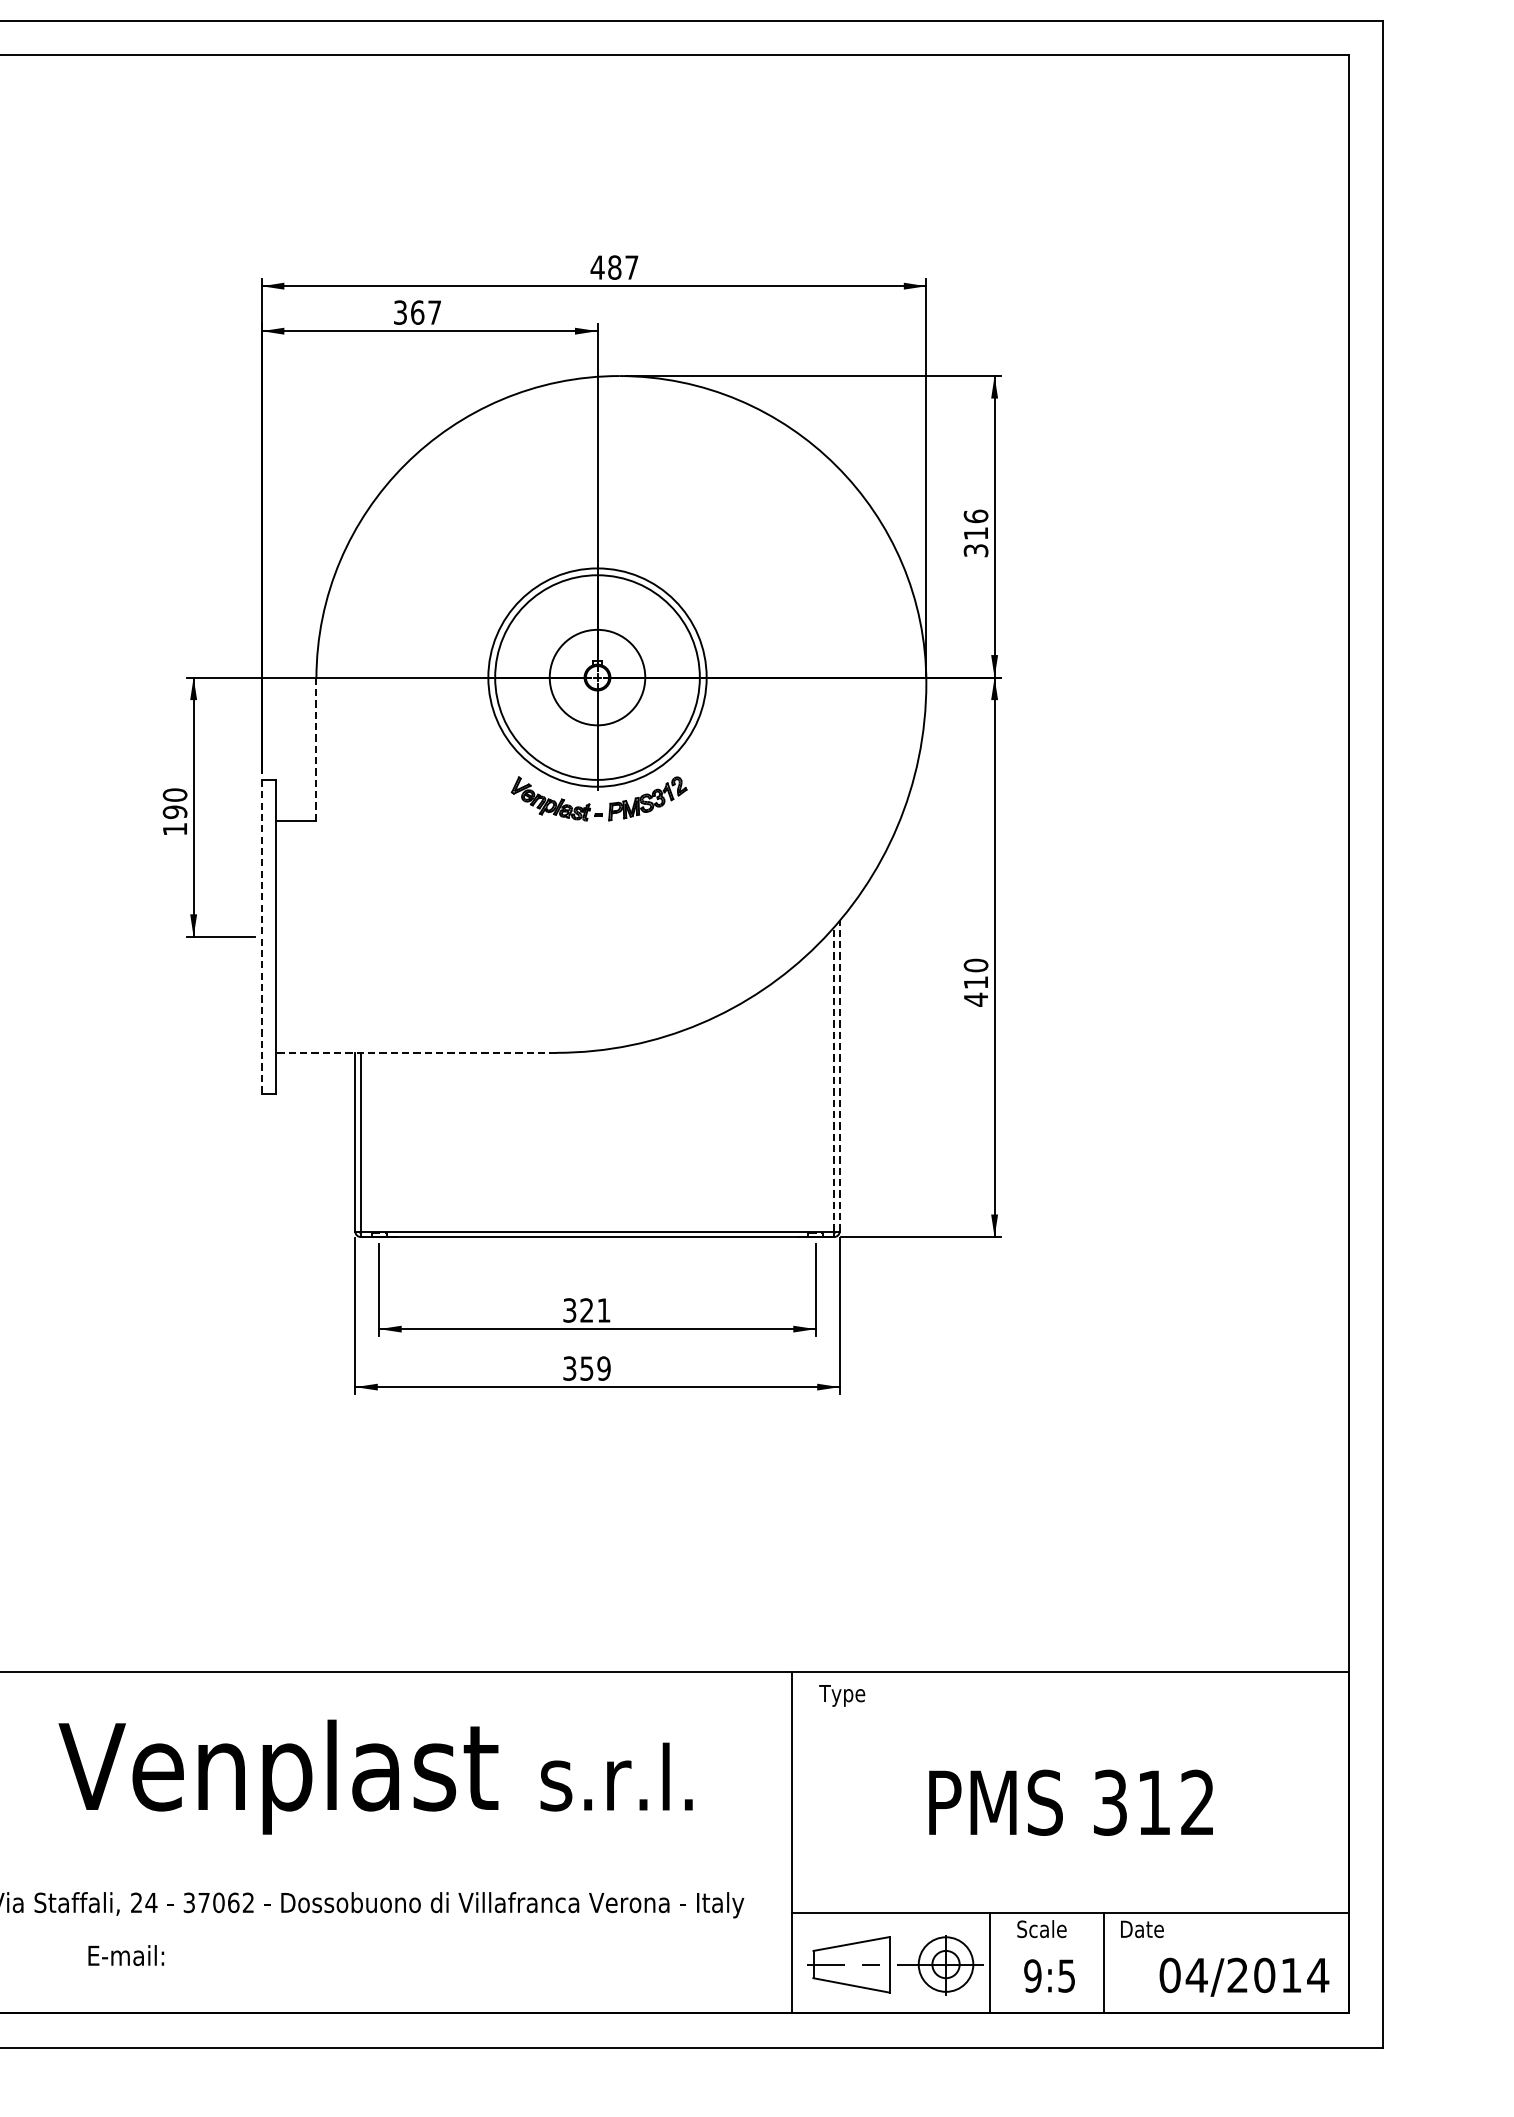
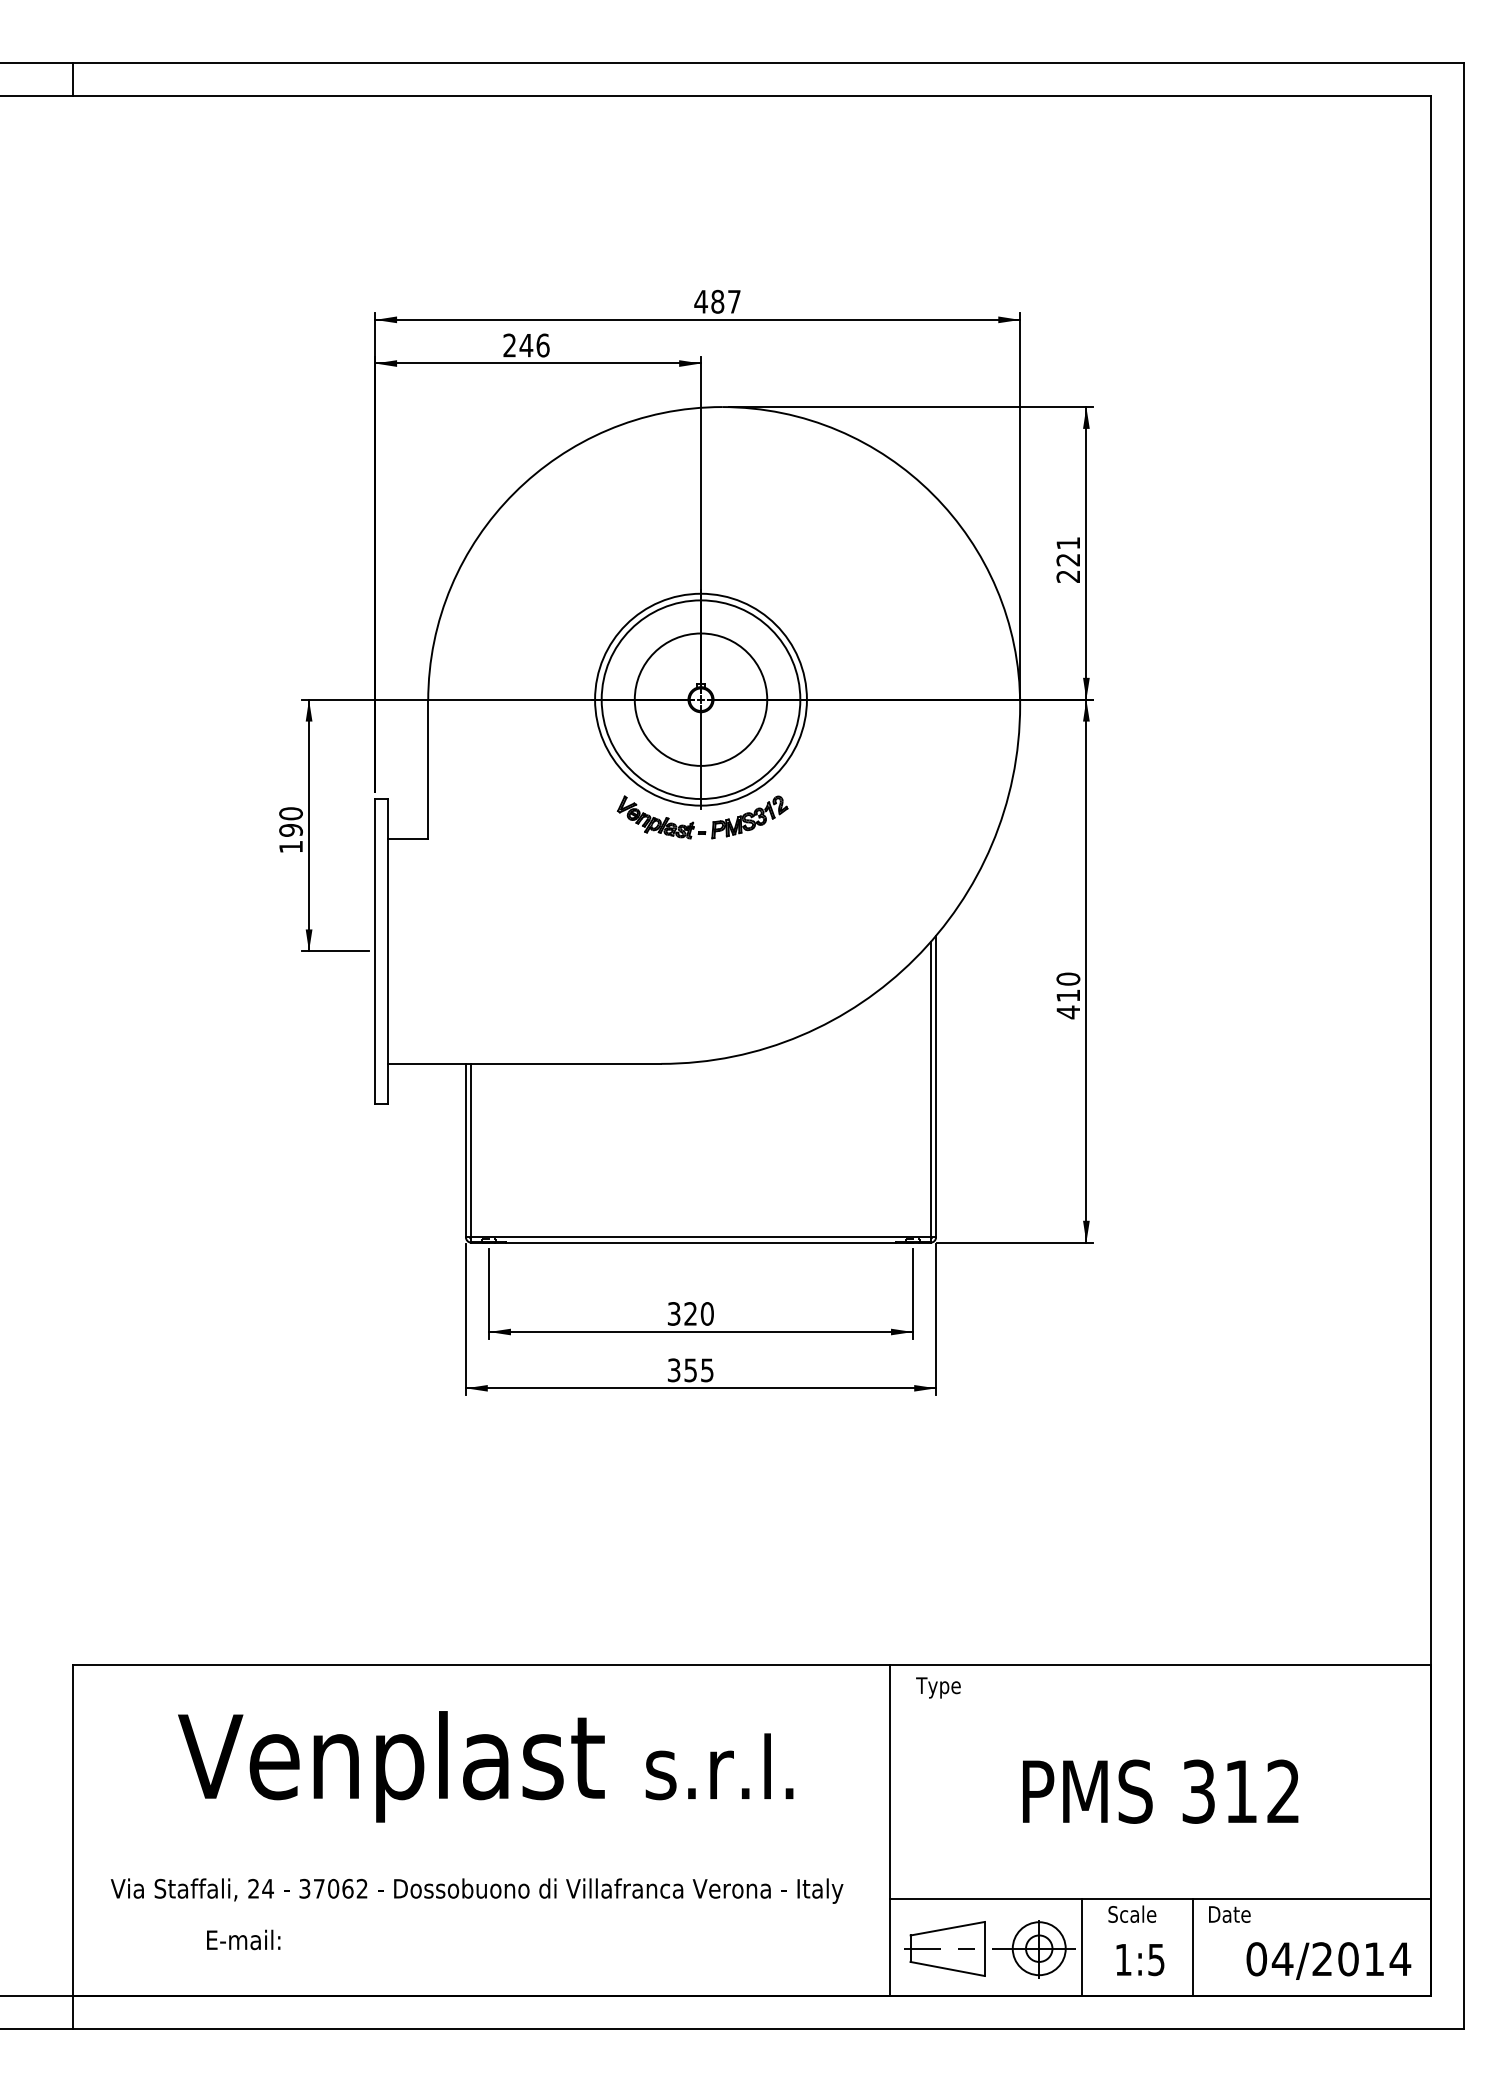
text: (417, 312) -> (526, 345), 367 -> 246
text: (976, 533) -> (1068, 559), 316 -> 221
circle: (596, 677) -> (700, 699), size x1.43
line: (316, 749) -> (428, 769), dashed -> solid
line: (262, 937) -> (375, 951), dashed -> solid
line: (415, 1052) -> (524, 1063), dashed -> solid
line: (840, 1076) -> (936, 1086), dashed -> solid
line: (833, 1079) -> (930, 1089), dashed -> solid
text: (603, 1310) -> (706, 1313), 321 -> 320
text: (603, 1367) -> (706, 1369), 359 -> 355
text: (1032, 1975) -> (1123, 1959), 9:5 -> 1:5

